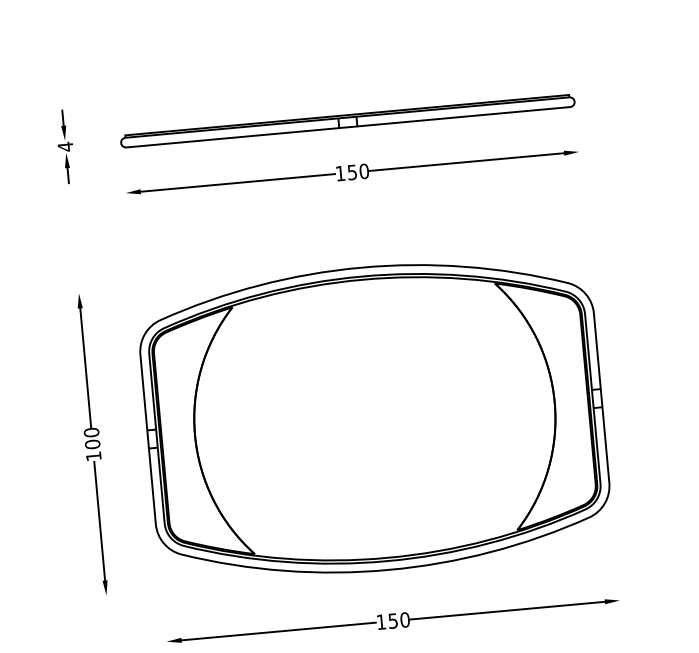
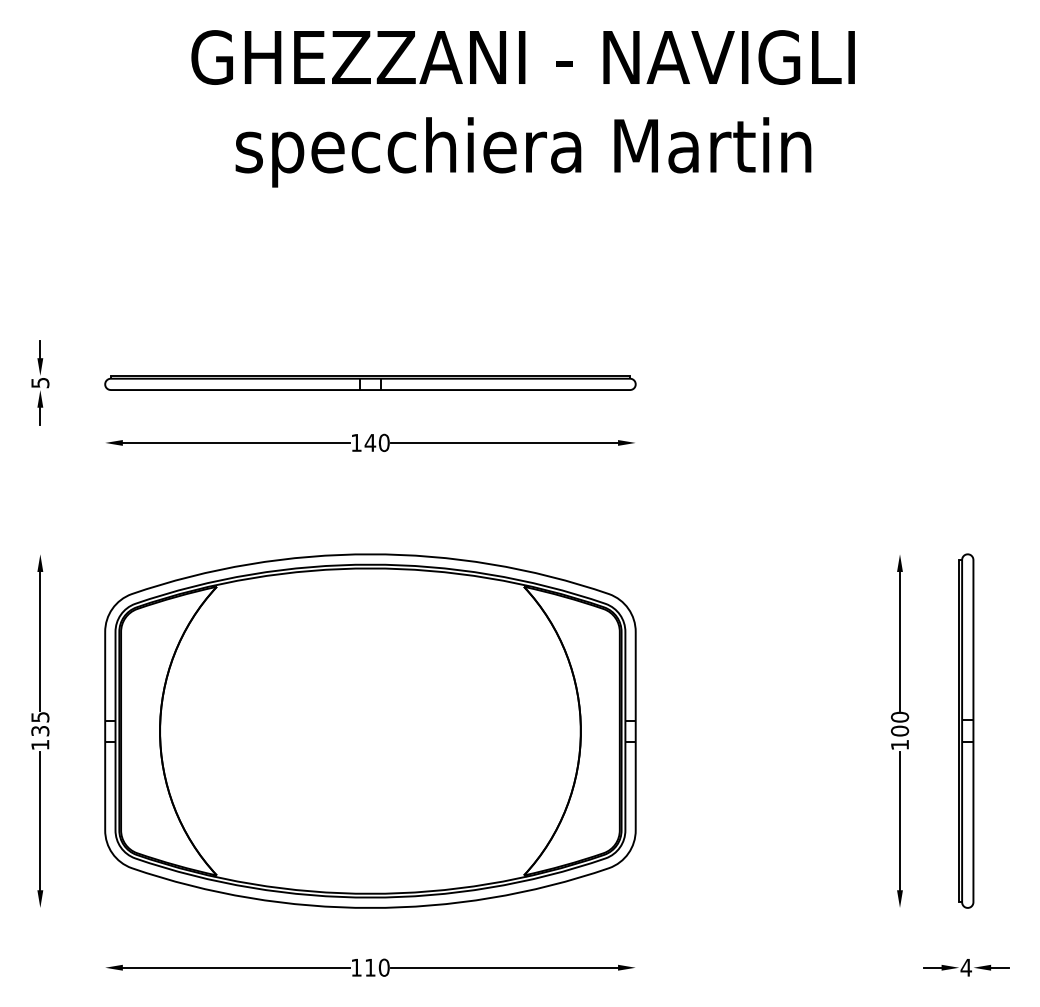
text: (65, 146) -> (40, 382), 4 -> 5
text: (352, 172) -> (370, 443), 150 -> 140
text: (92, 437) -> (40, 723), 100 -> 135
text: (393, 620) -> (370, 967), 150 -> 110

